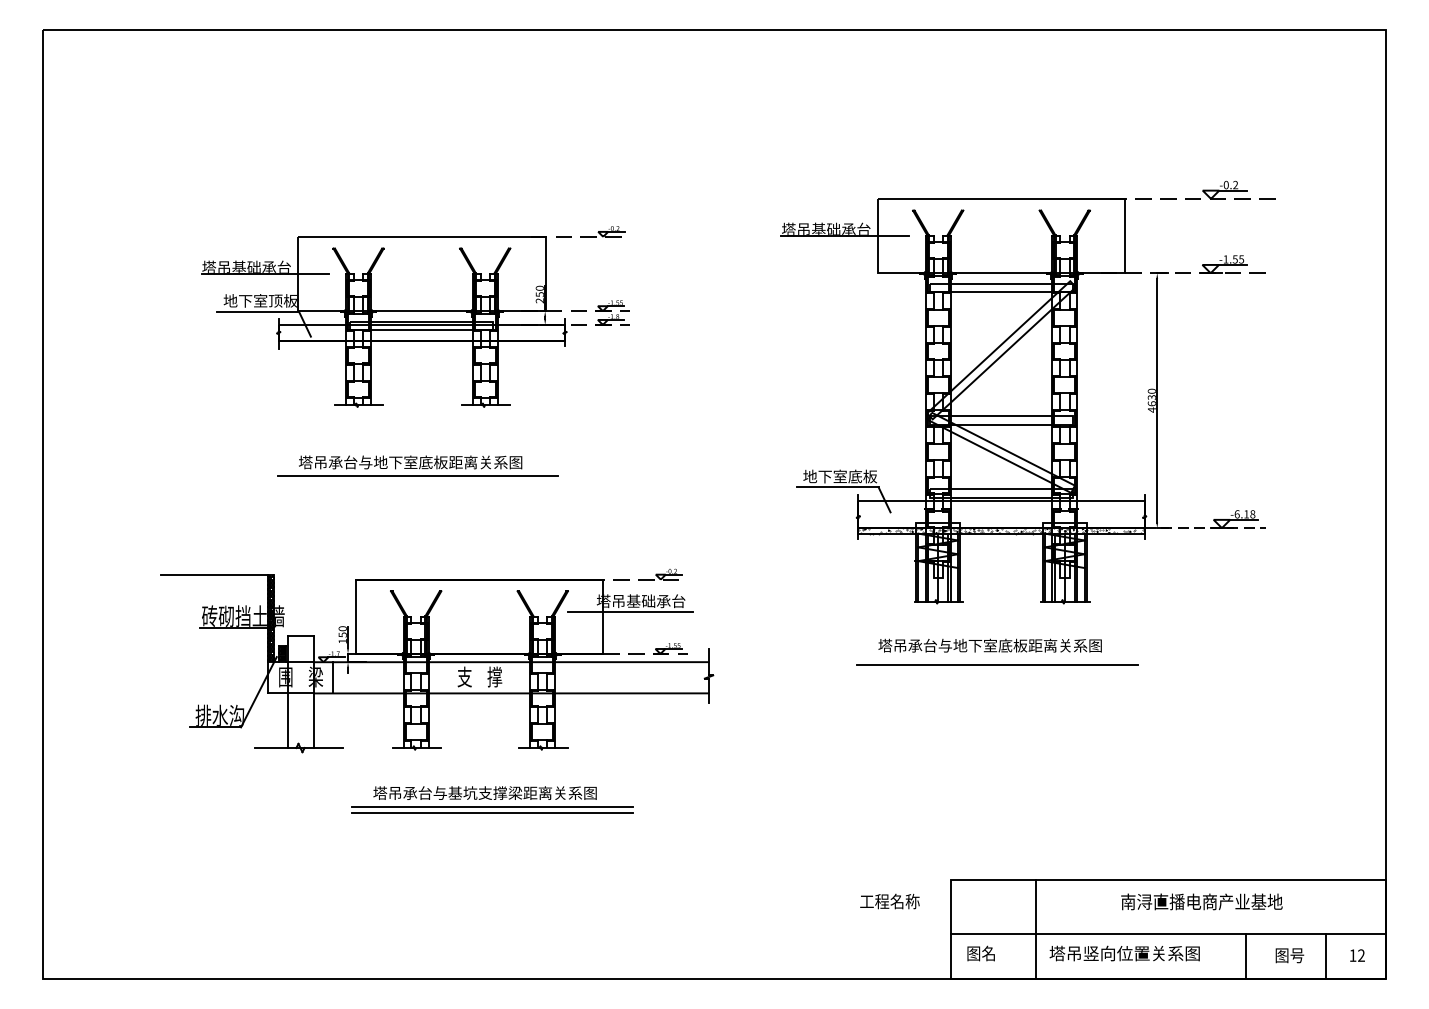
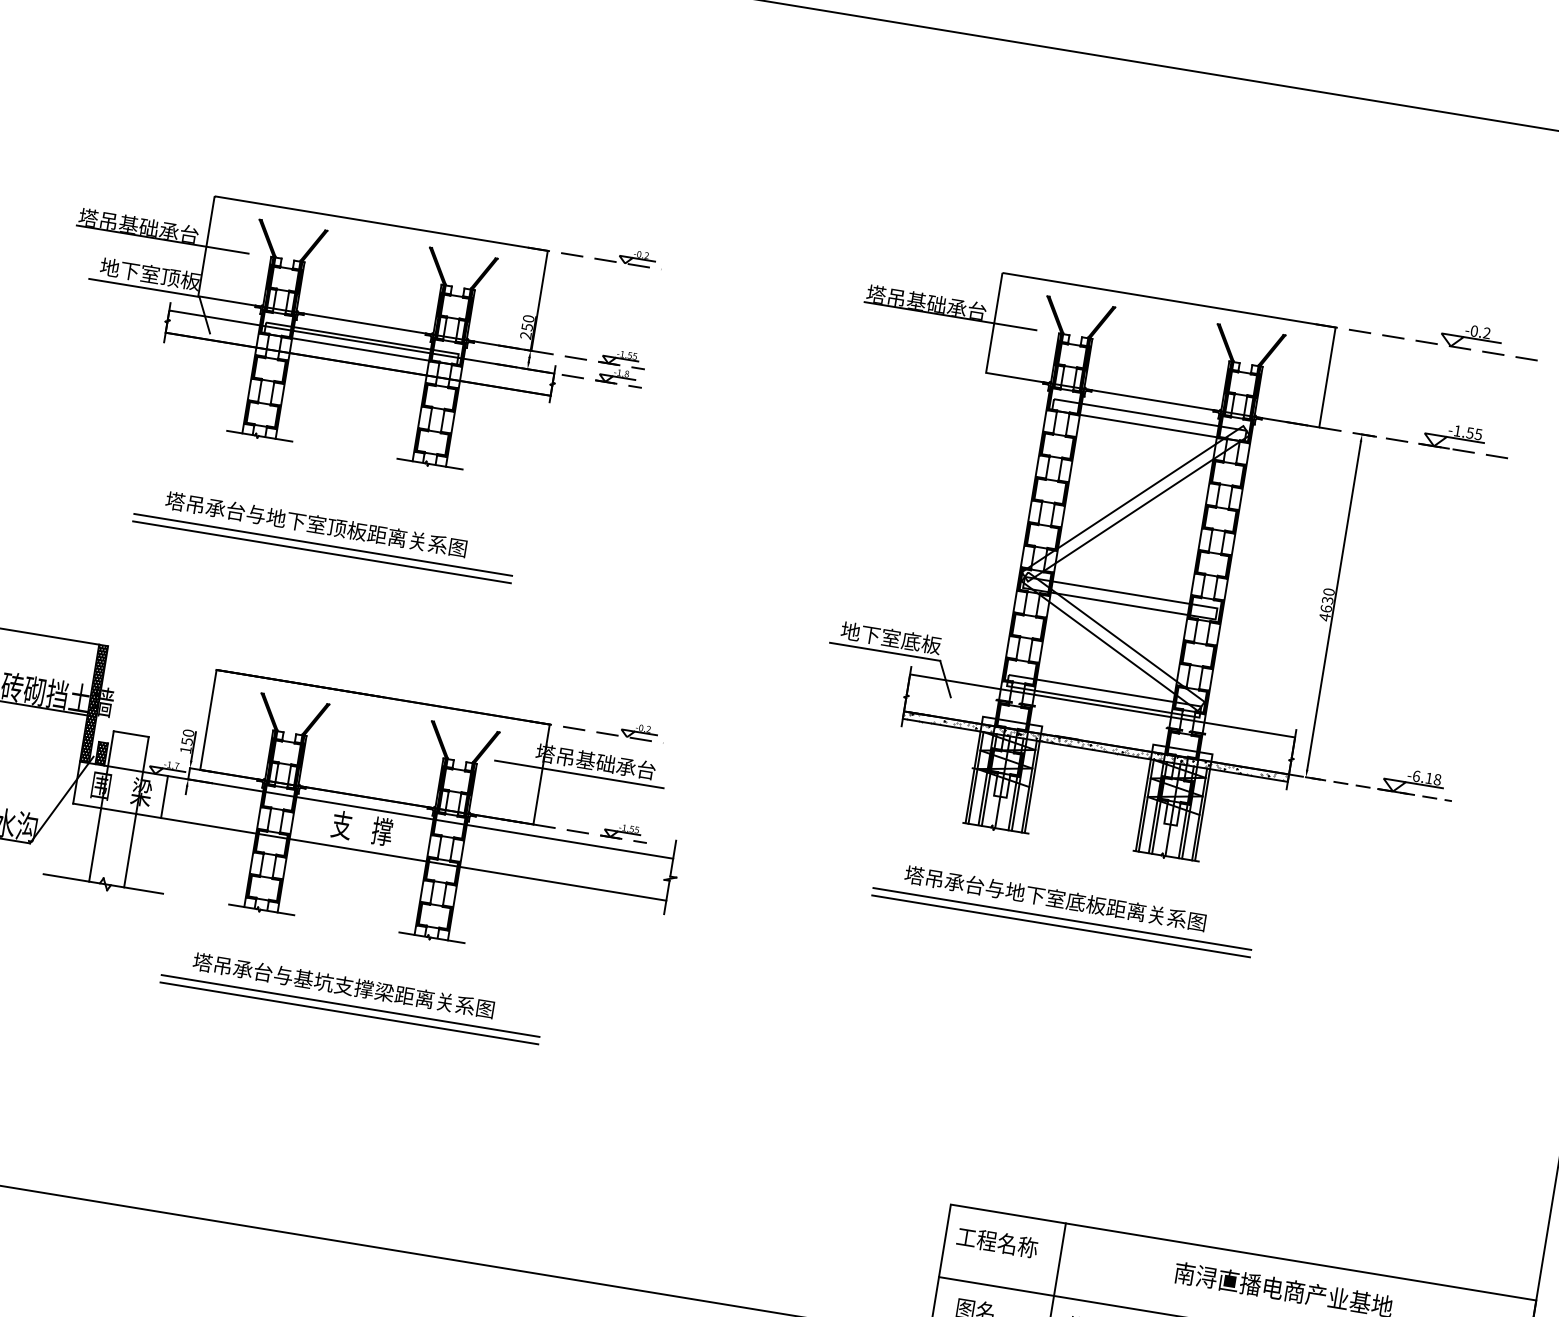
text: (425, 462) -> (336, 527), 塔吊承台与地下室底板距离关系图 -> 塔吊承台与地下室顶板距离关系图
line: (417, 481) -> (321, 551), added
line: (997, 659) -> (1062, 918), added
text: (889, 901) -> (996, 1242), moved

